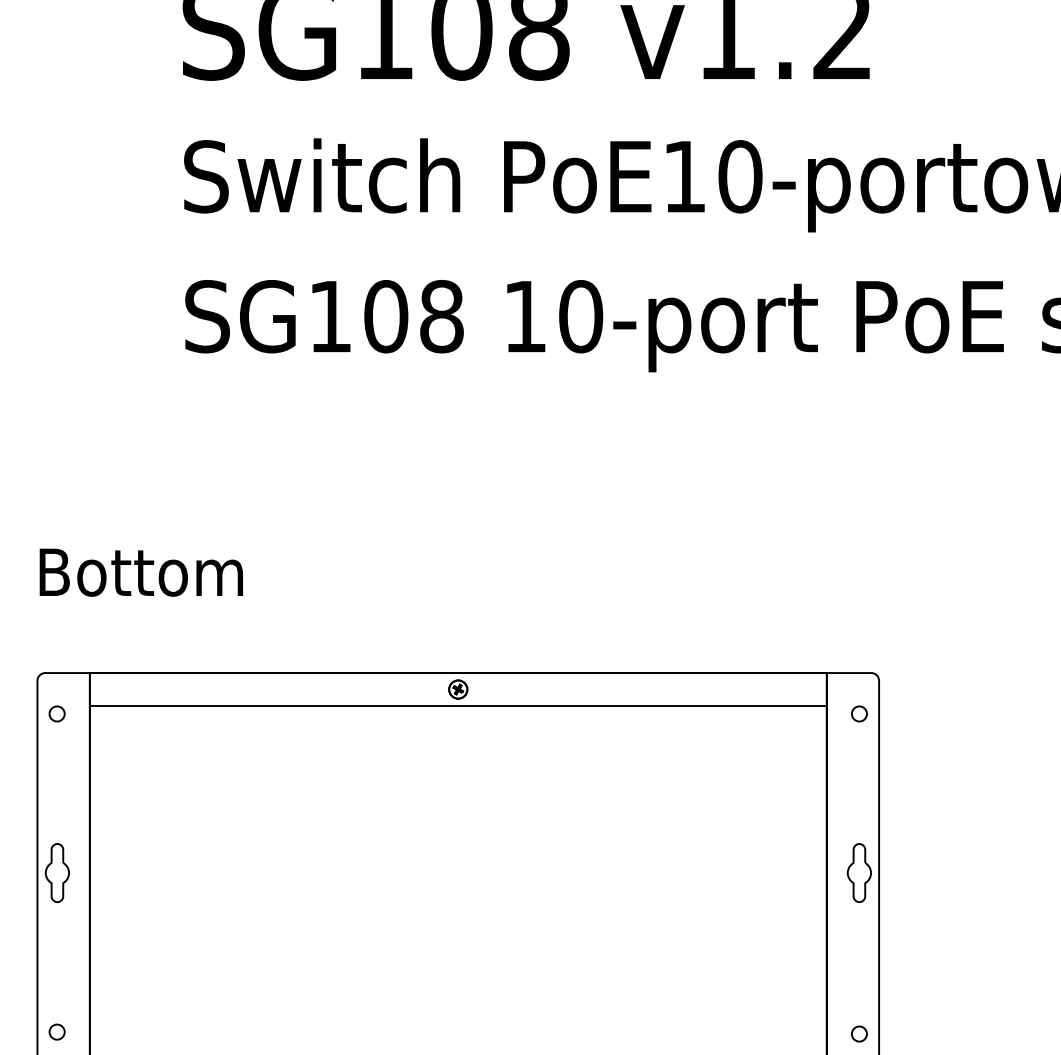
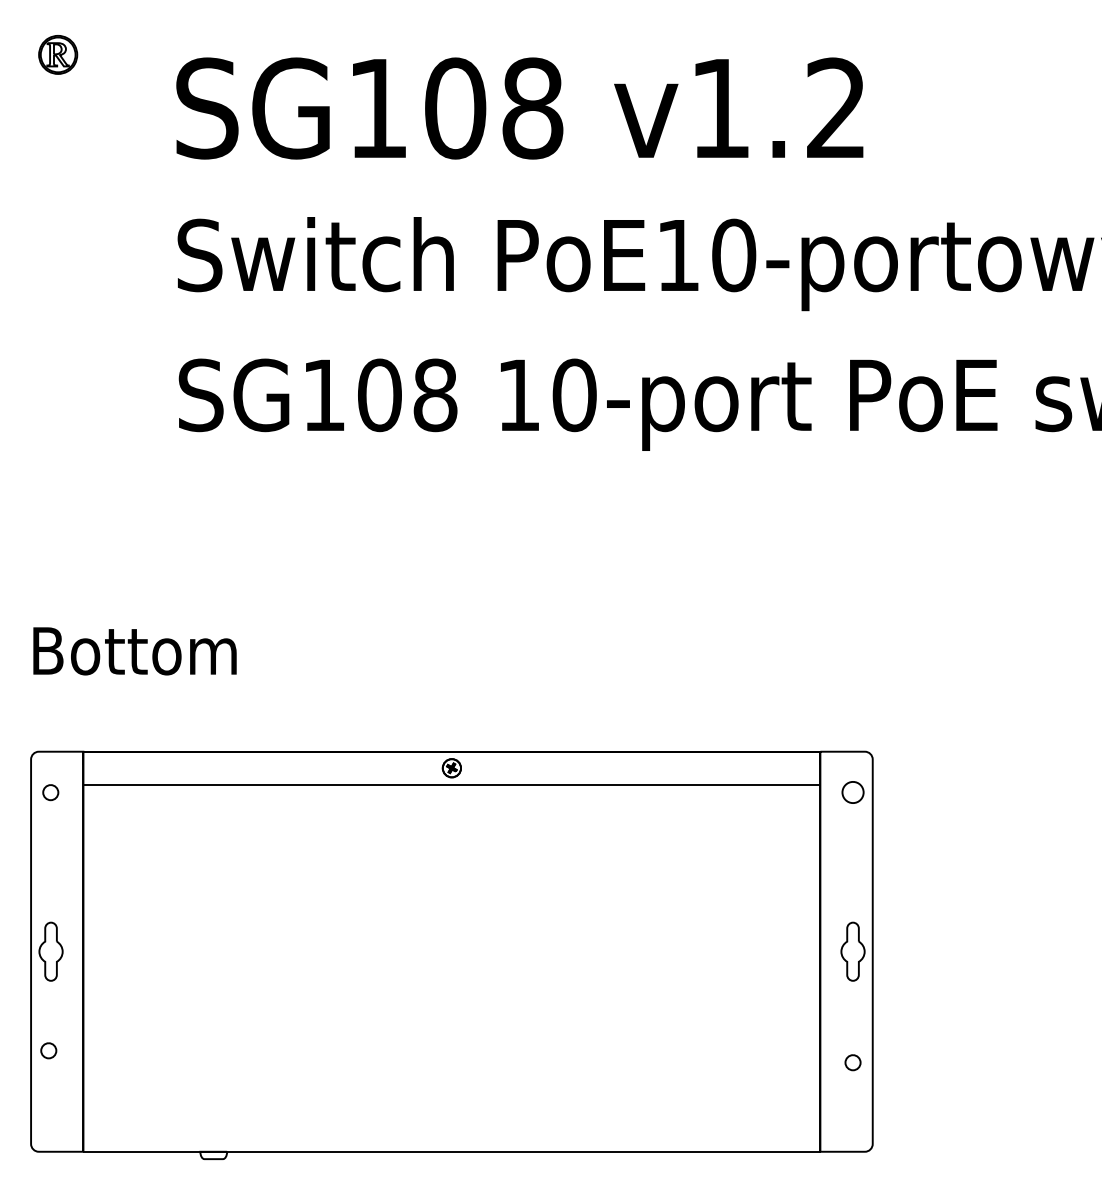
part: (858, 713) -> (852, 792), size x1.4
part: (56, 1031) -> (48, 1050), moved
part: (858, 1033) -> (852, 1062), moved

